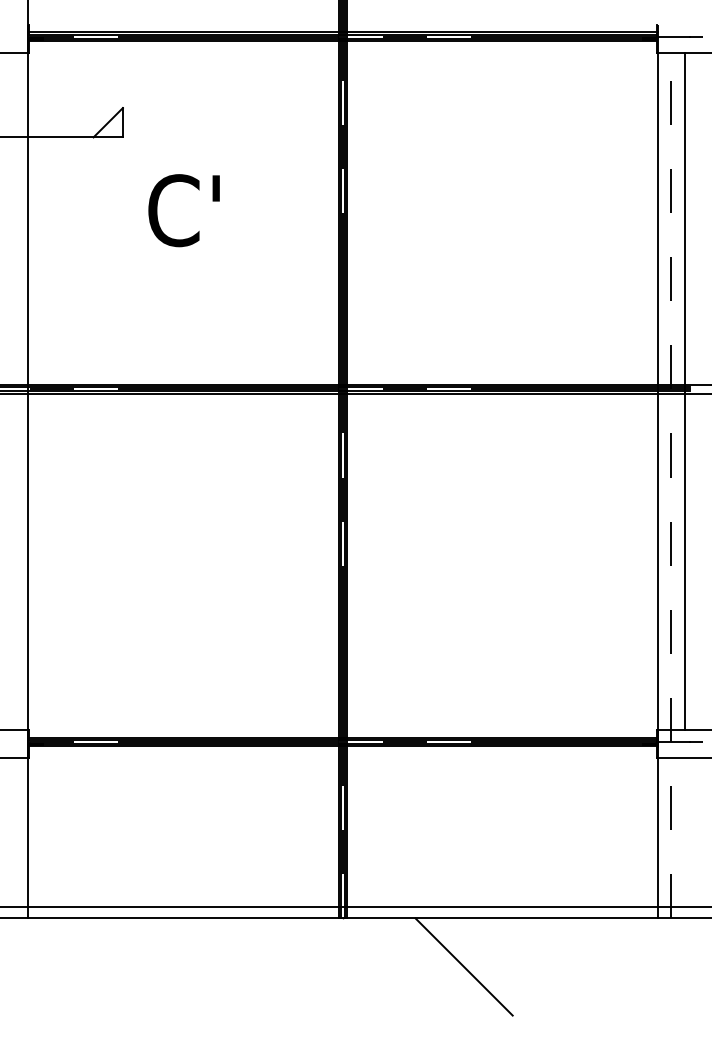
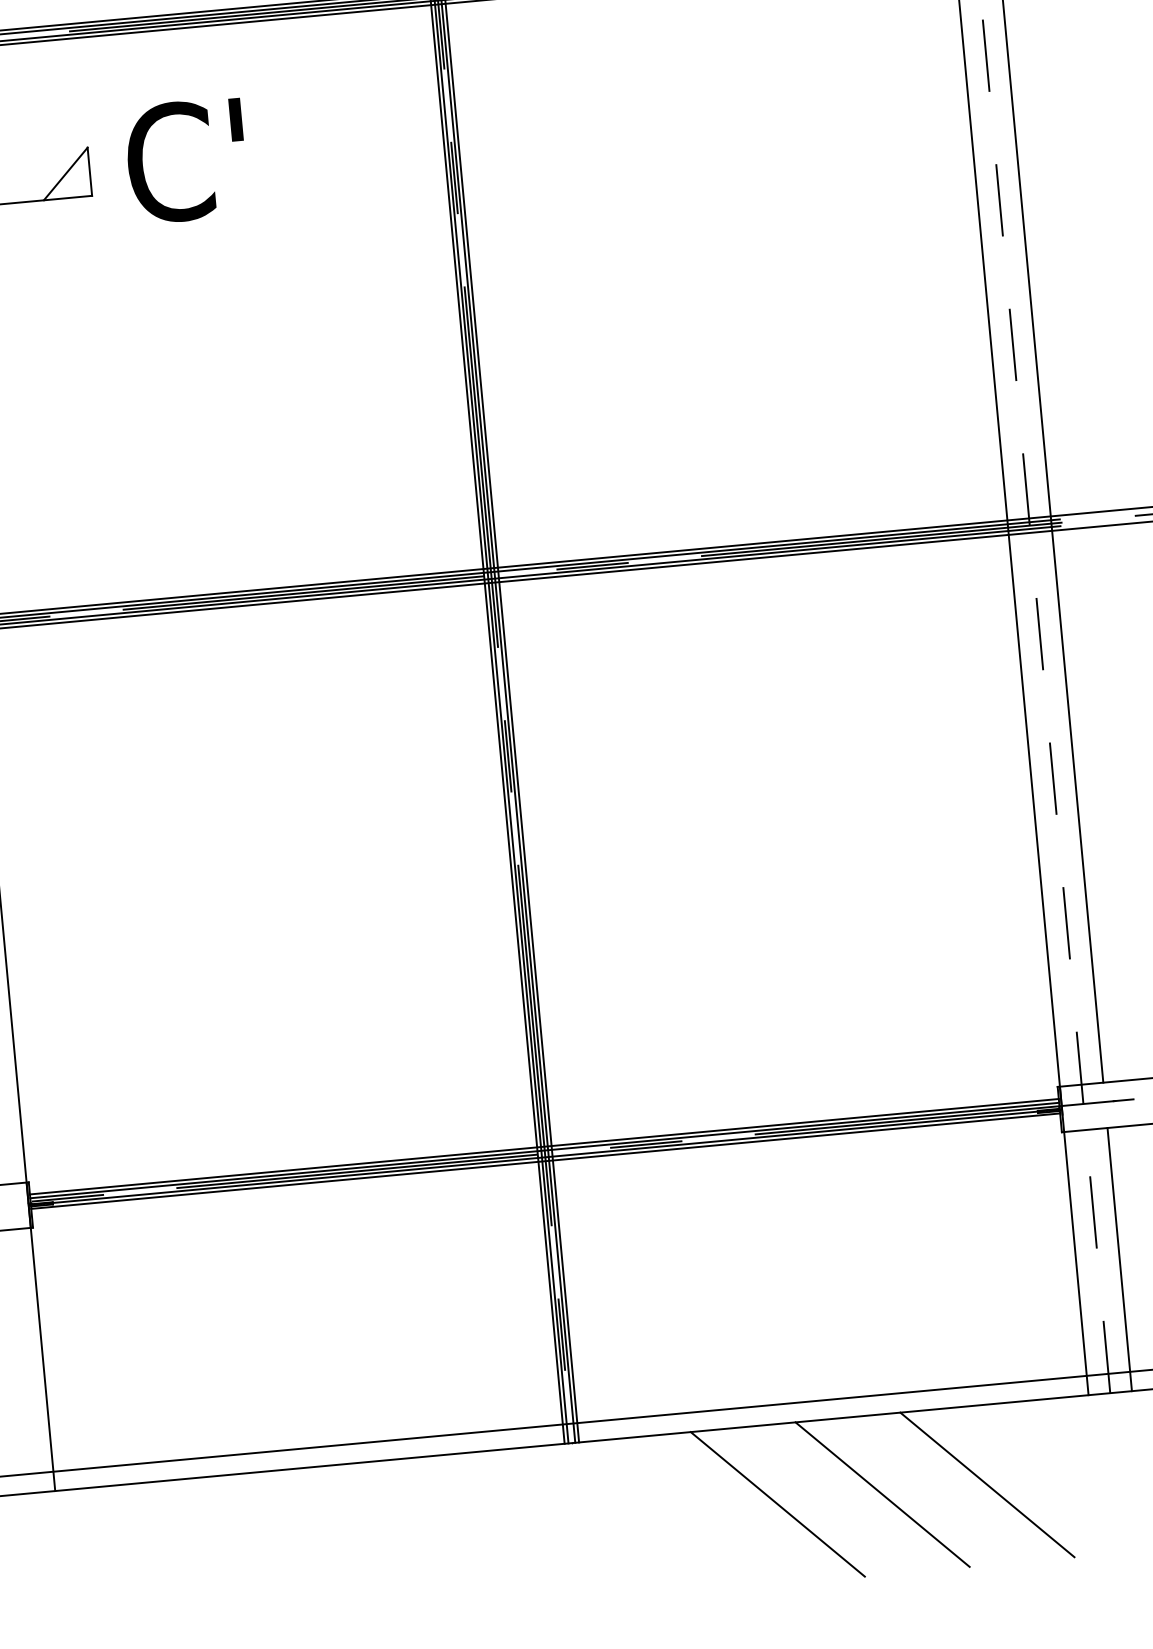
text: (183, 210) -> (185, 160), moved
line: (684, 837) -> (1119, 1258), added
line: (527, 966) -> (881, 1493), added
line: (591, 966) -> (986, 1484), added

